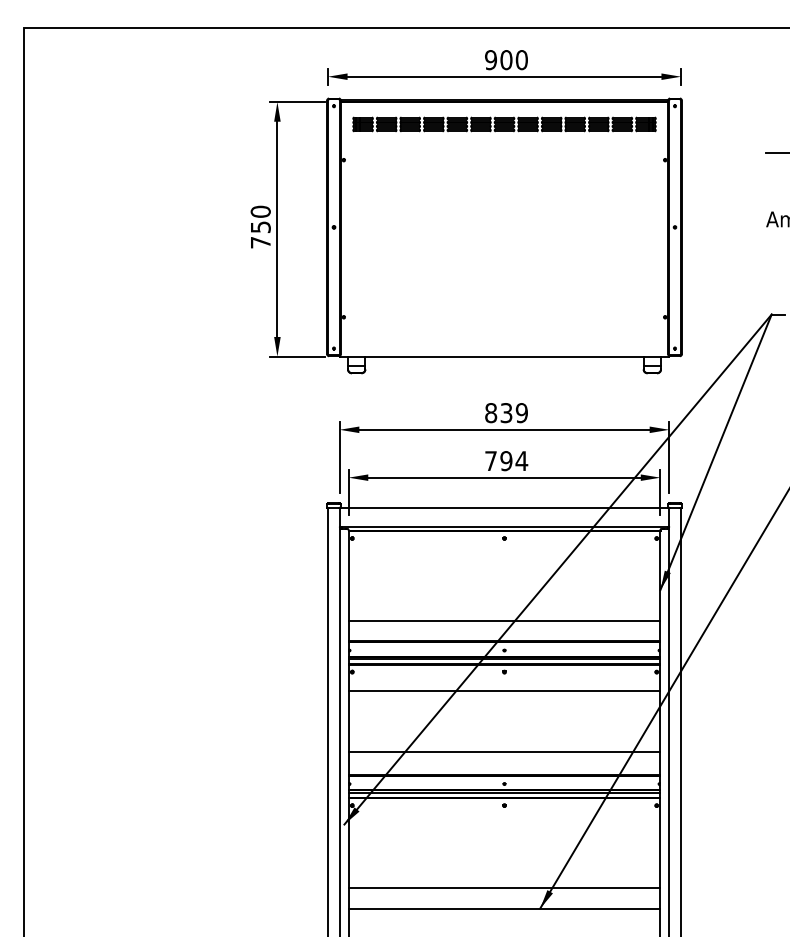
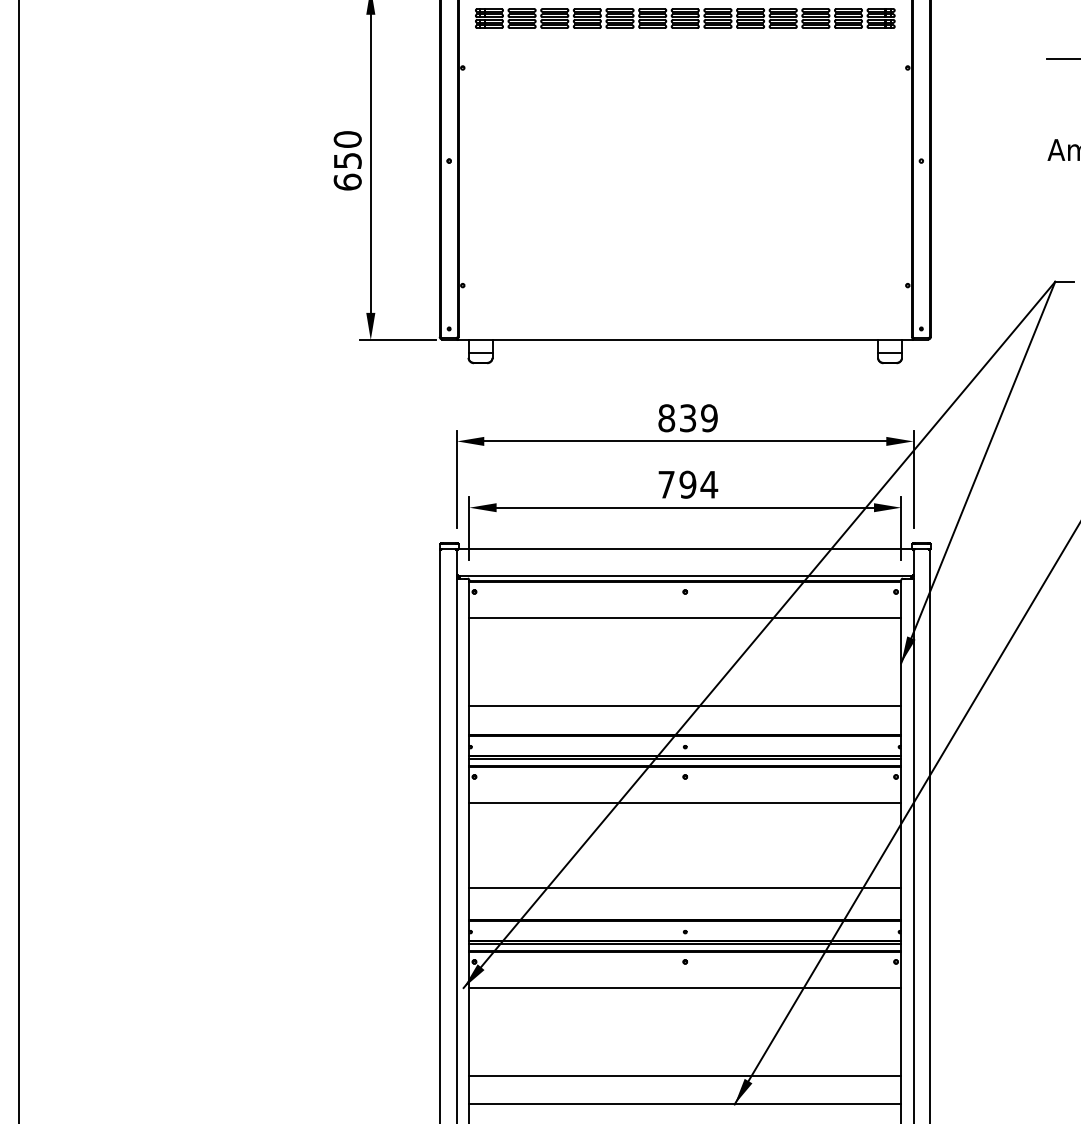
text: (260, 242) -> (347, 182), 750 -> 650
line: (504, 557) -> (685, 618), added
line: (504, 824) -> (685, 987), added

